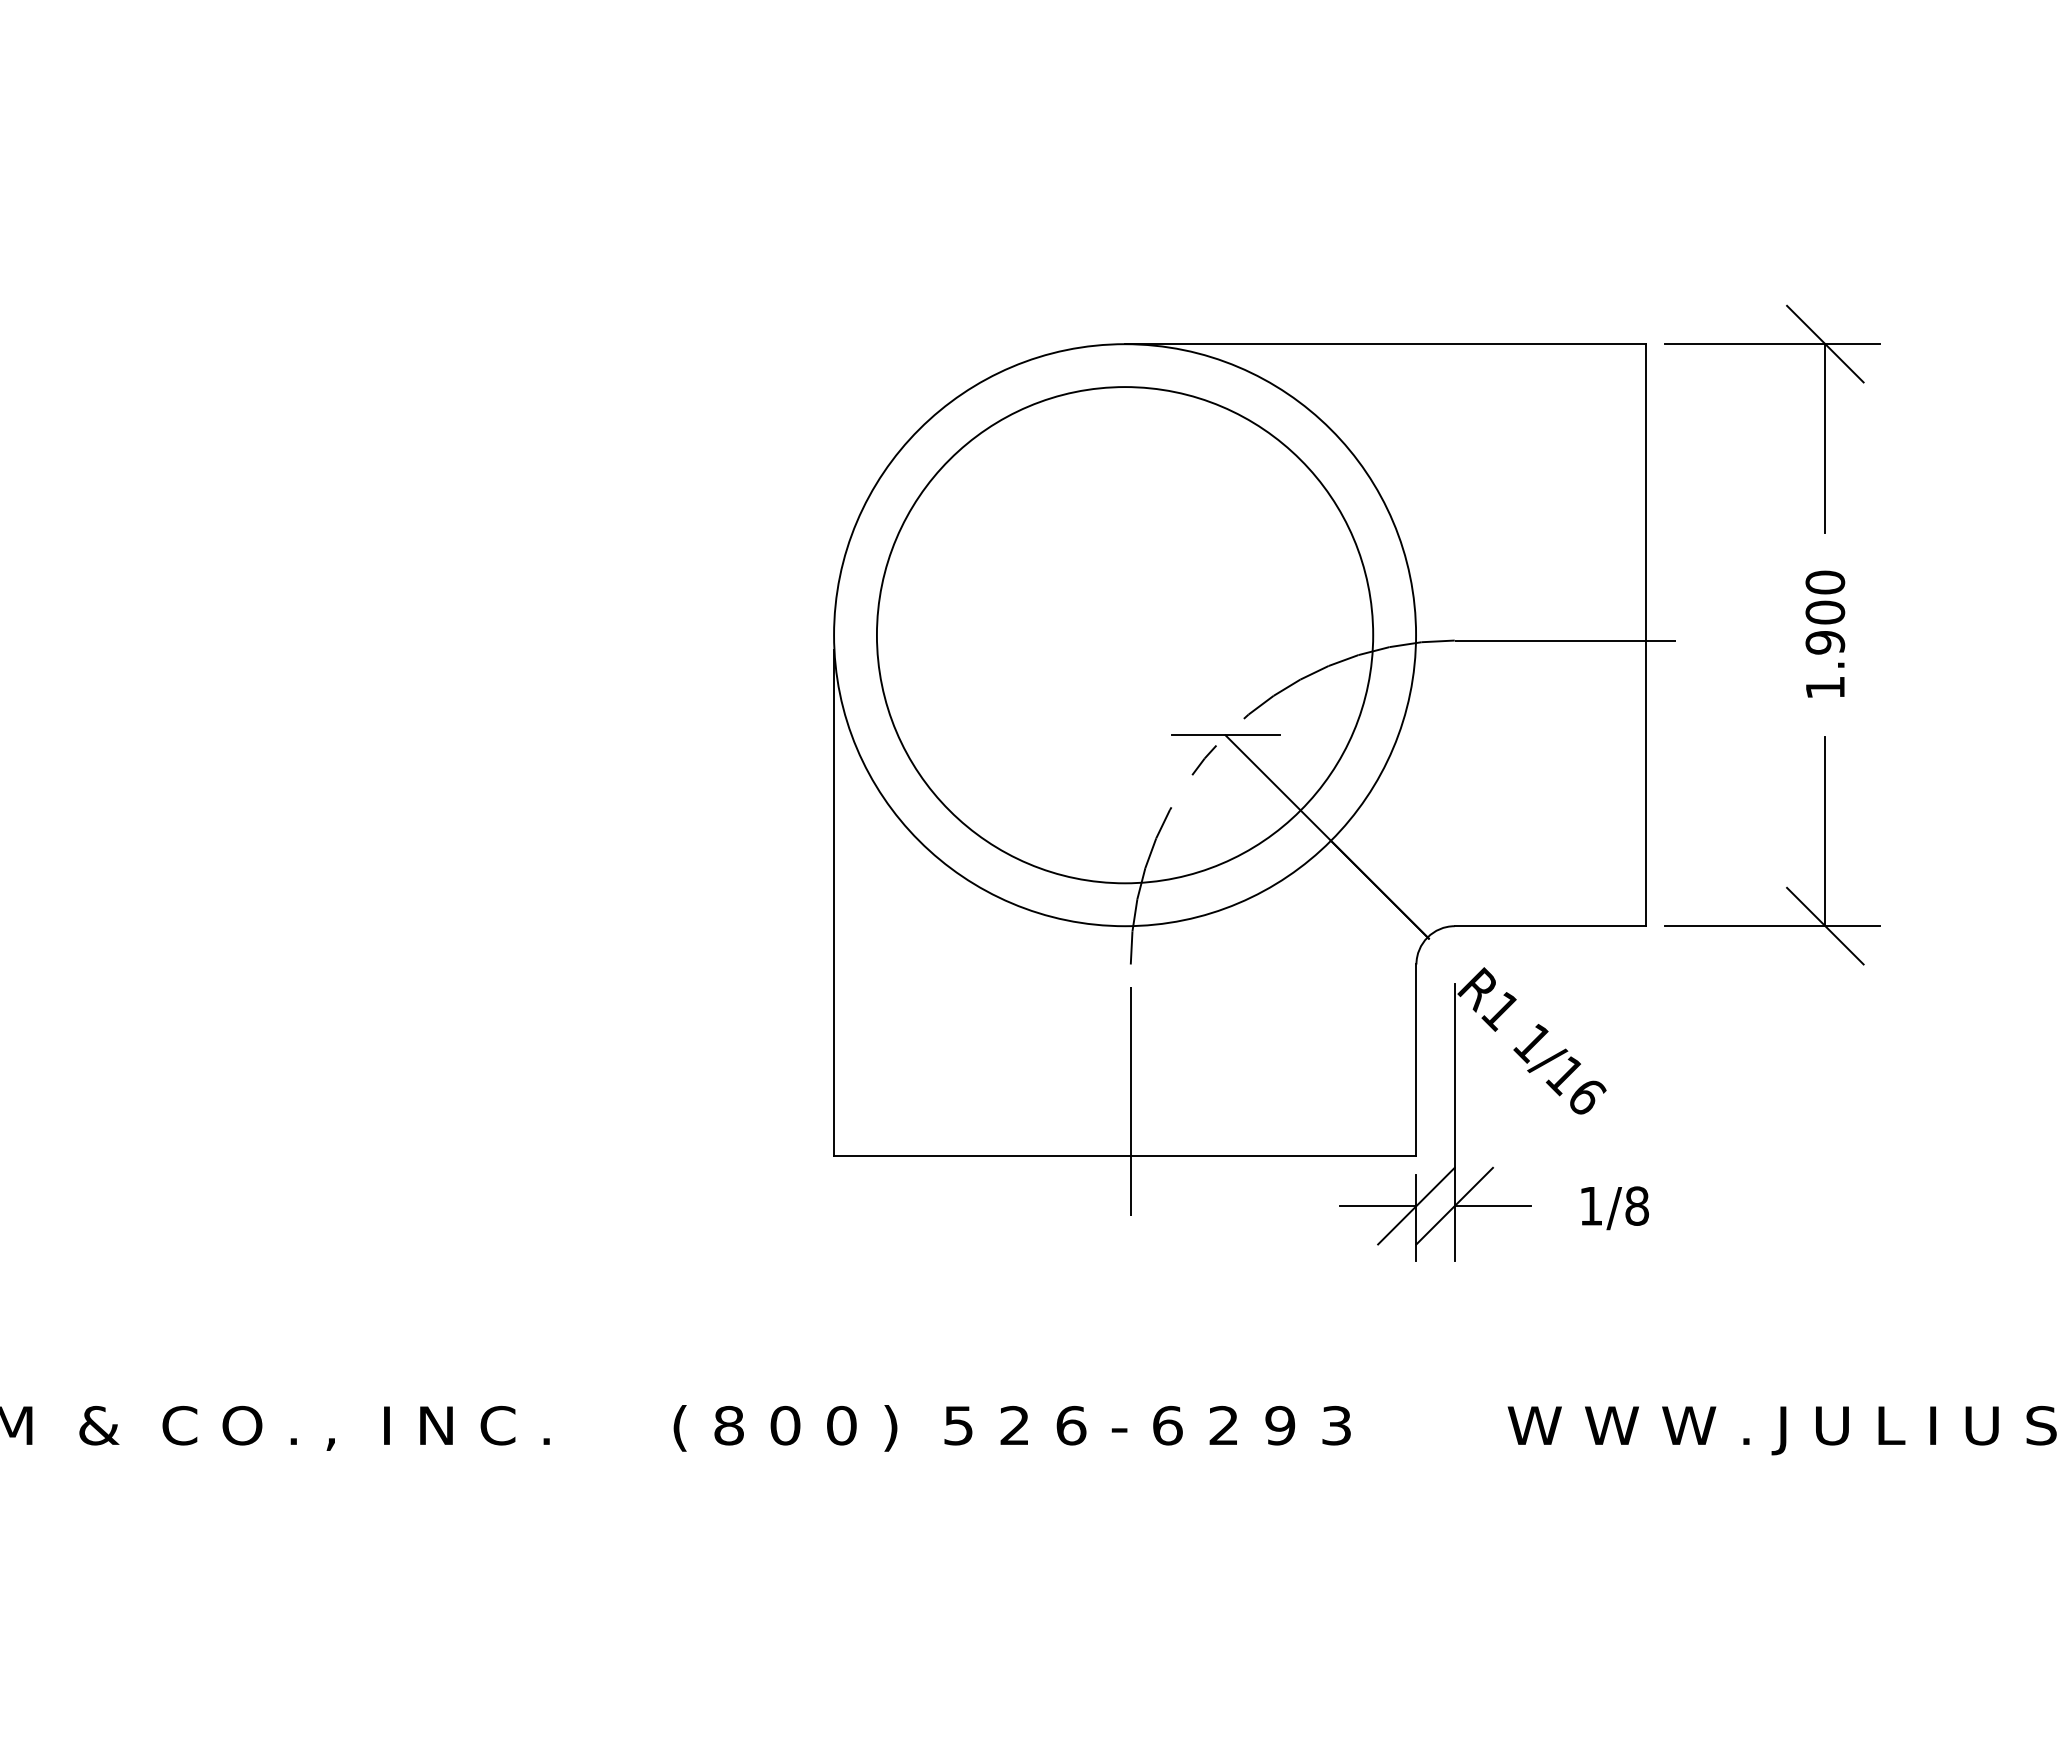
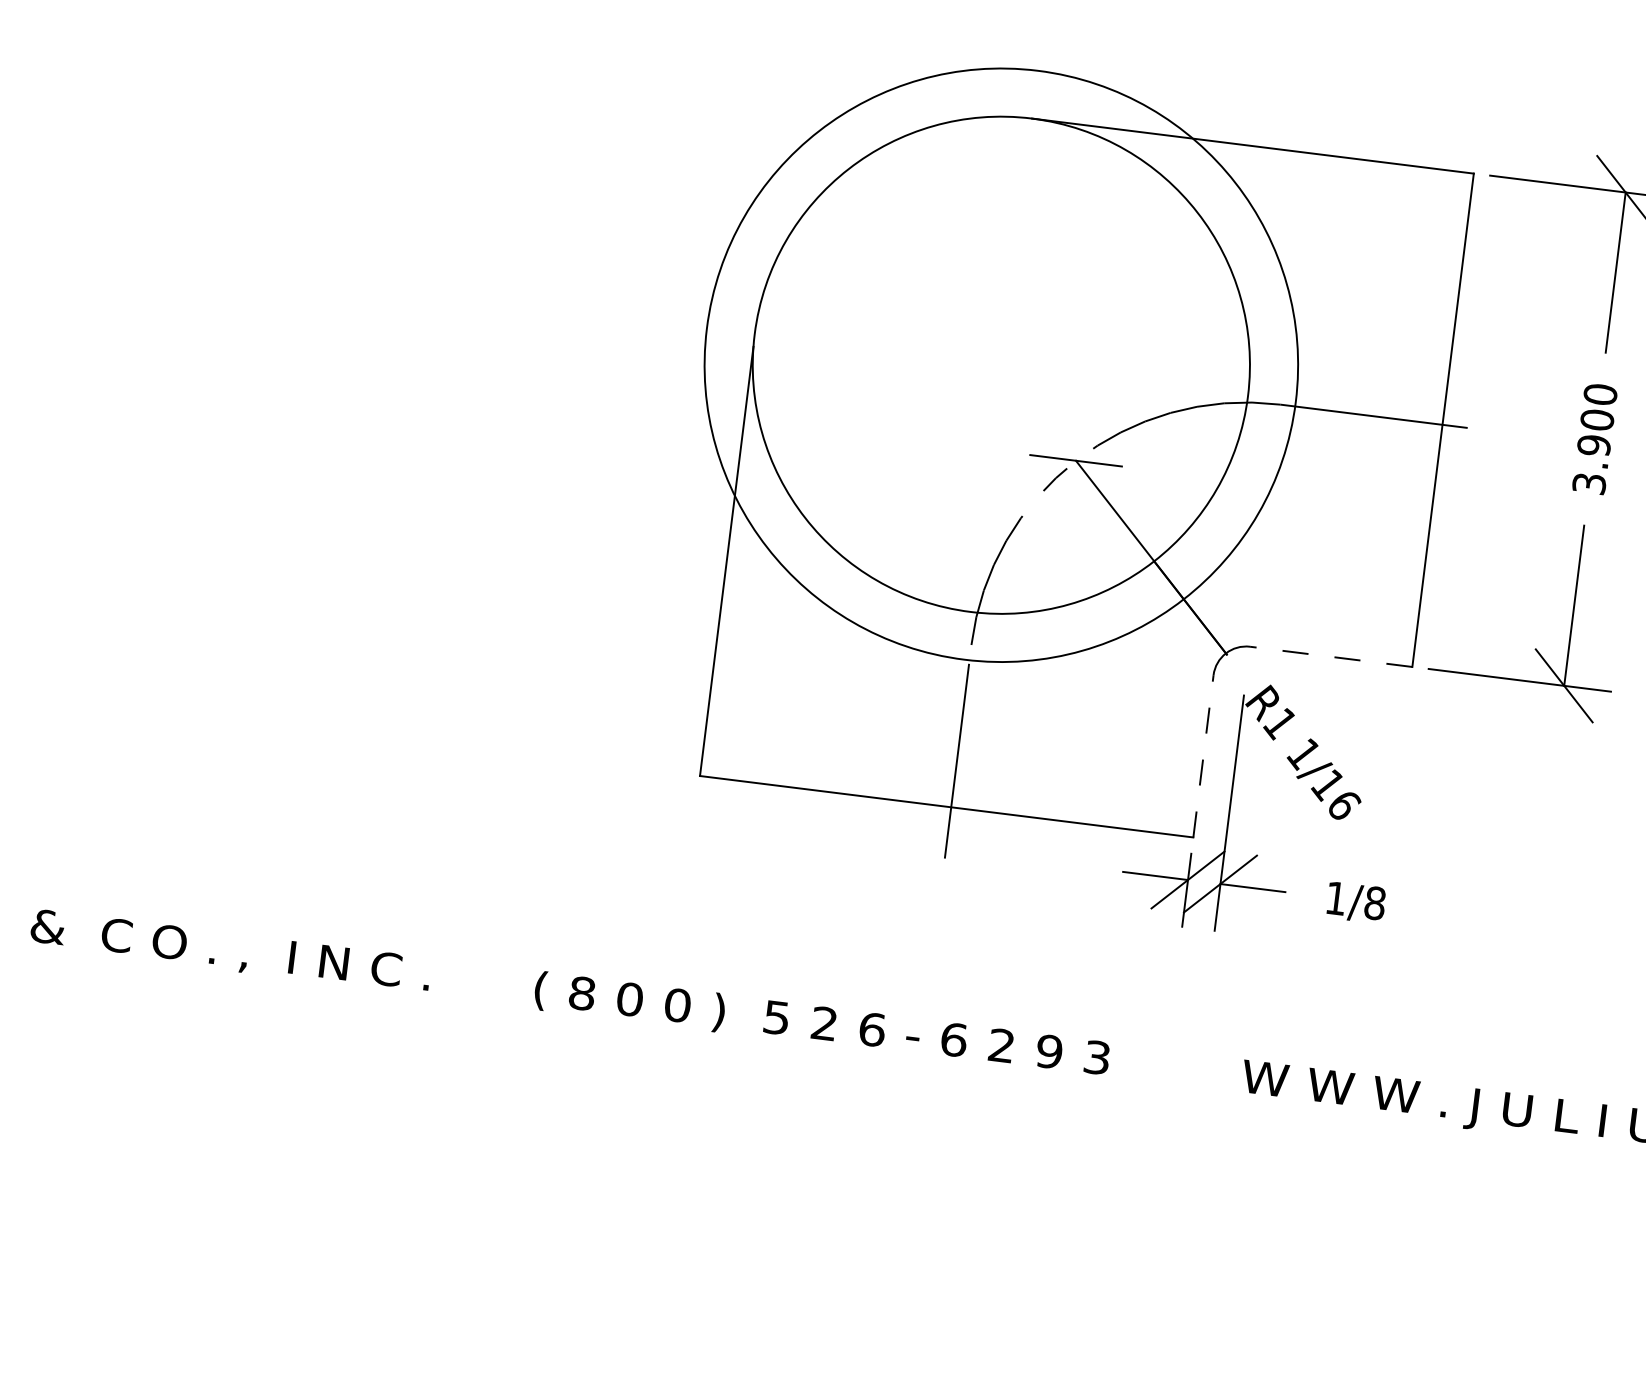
circle: (1124, 635) -> (1000, 365), size x1.4
text: (1825, 687) -> (1589, 483), 1.900 -> 3.900
line: (1550, 926) -> (1331, 657), solid -> dashed
line: (1416, 1060) -> (1203, 756), solid -> dashed

